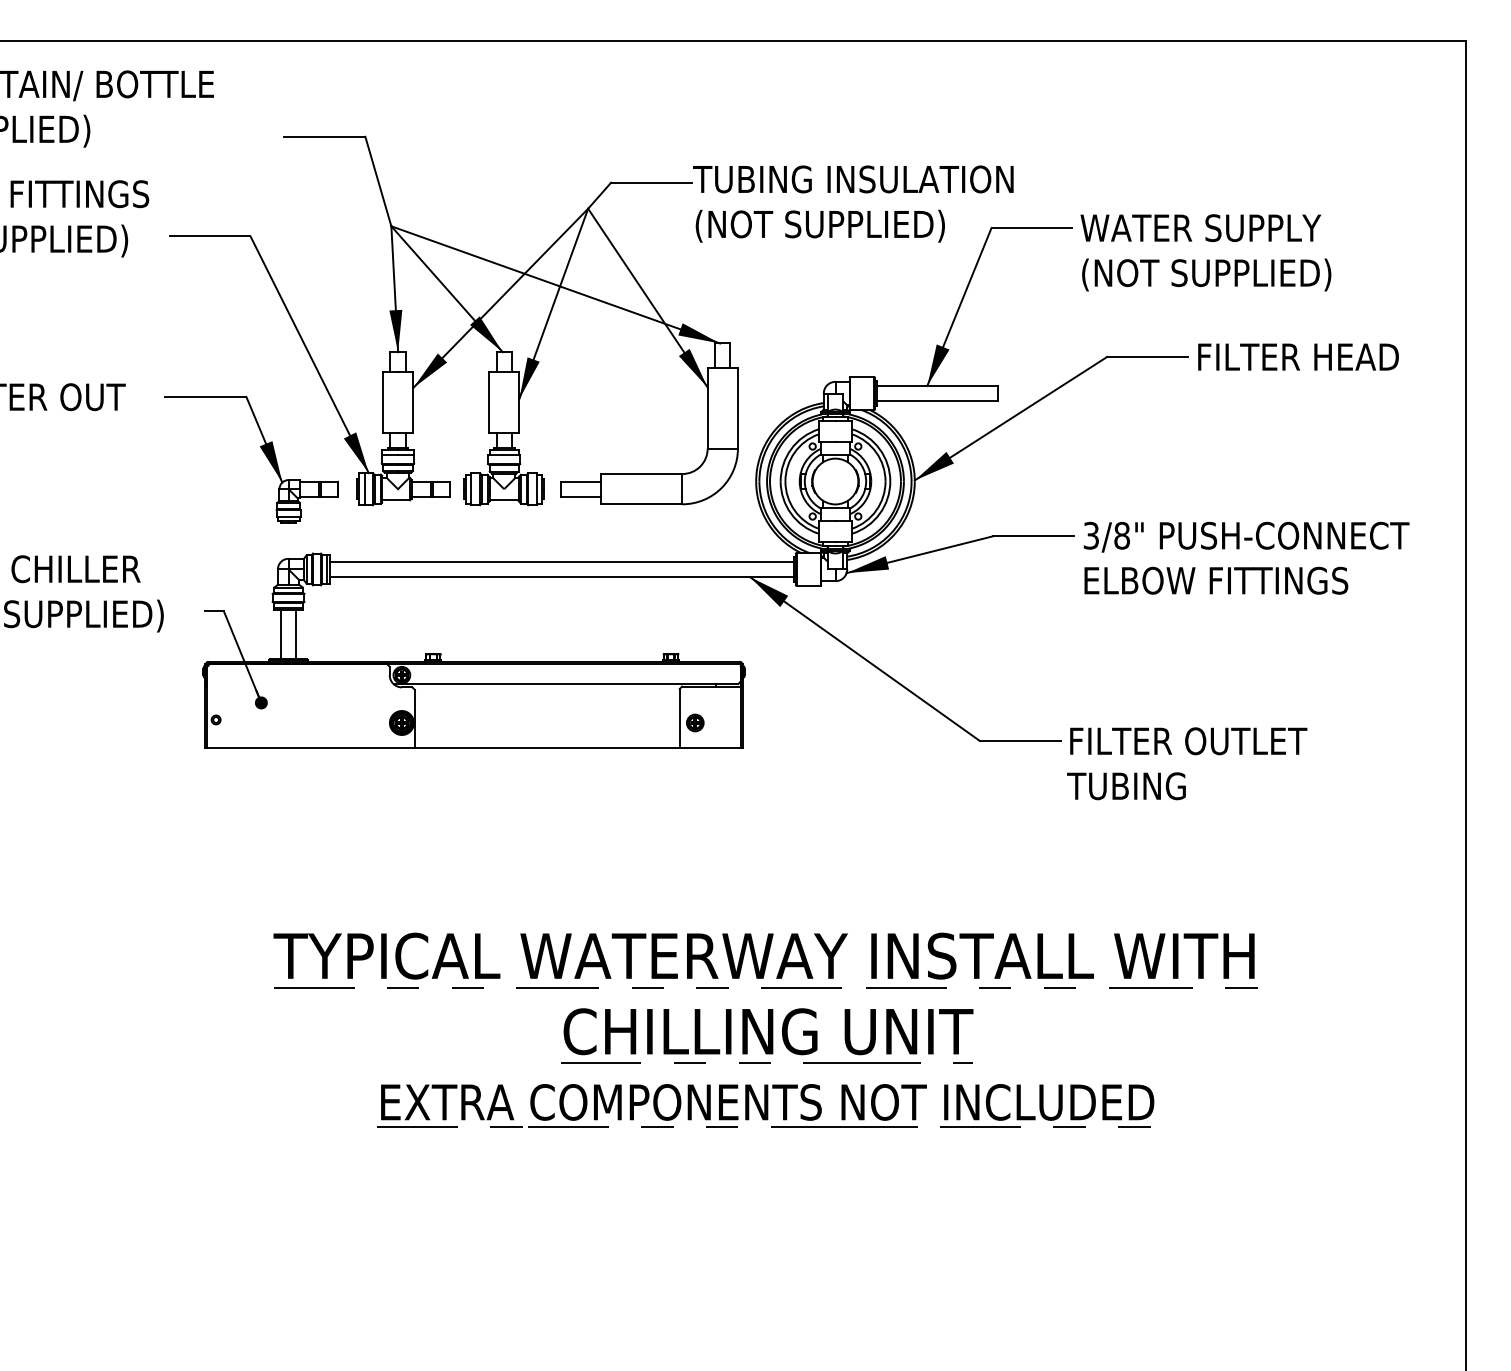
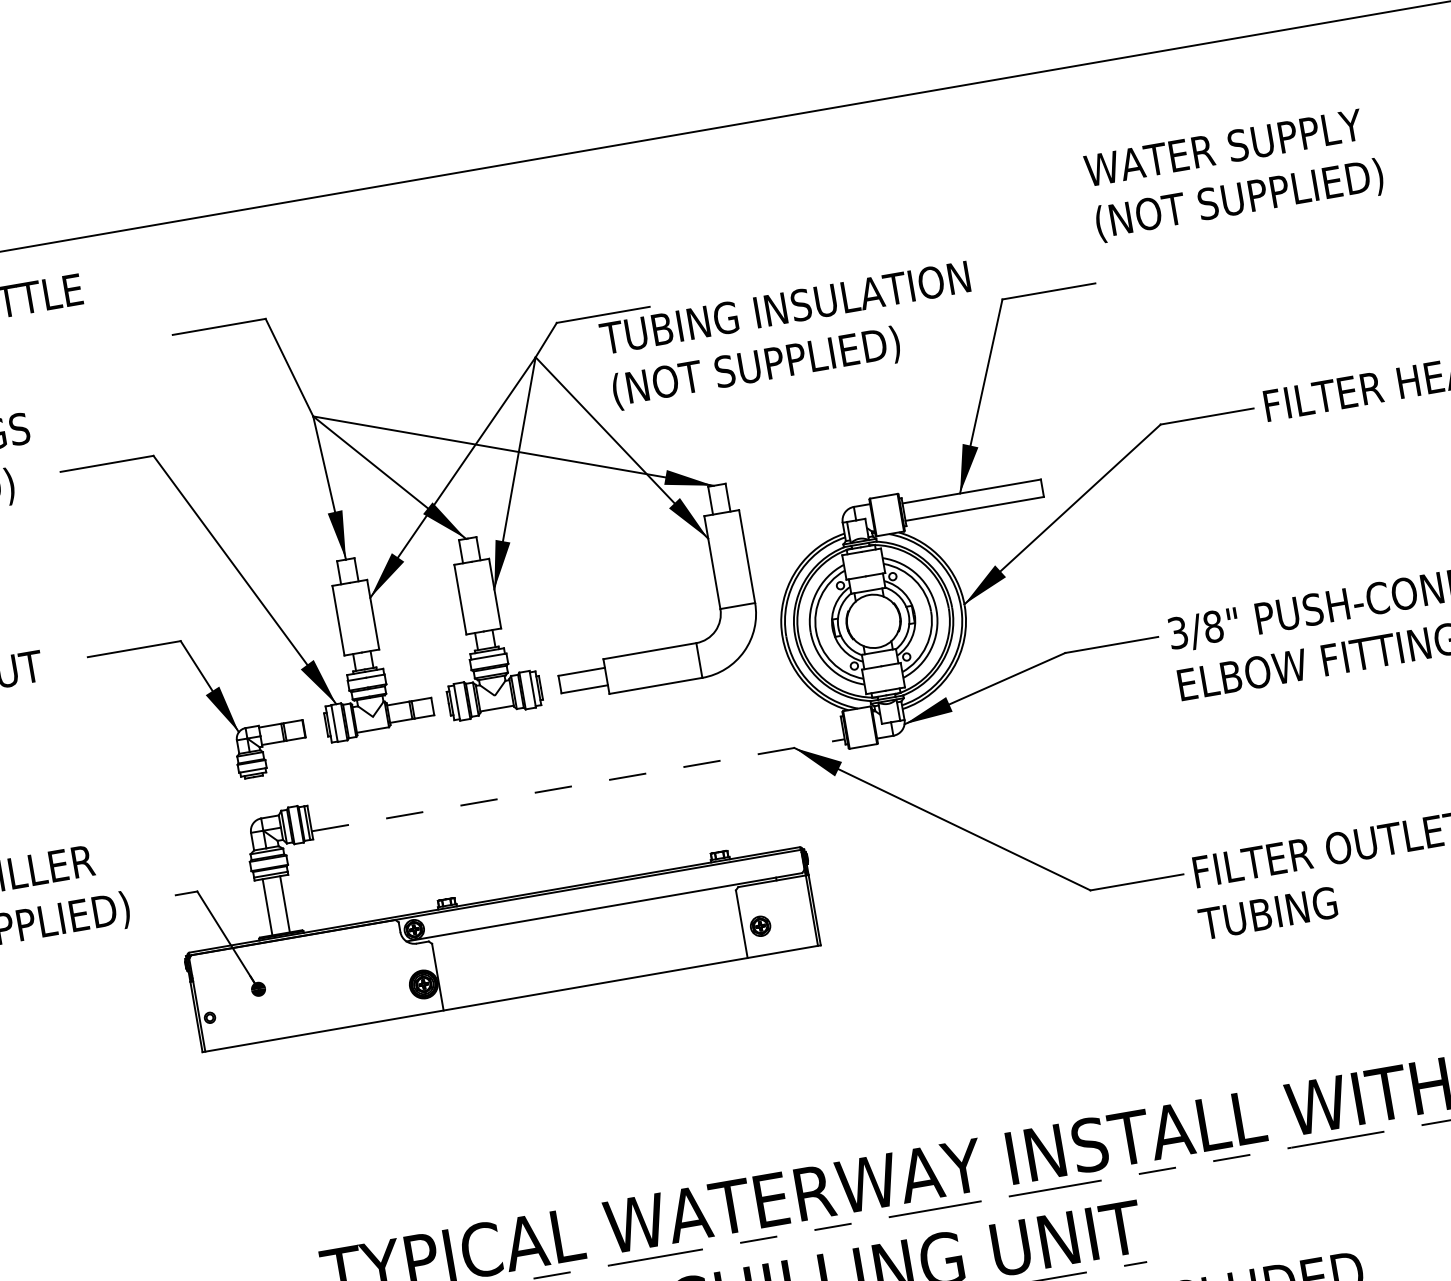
text: (853, 203) -> (789, 335), moved
text: (1205, 252) -> (1233, 174), moved
line: (561, 561) -> (574, 767), removed
line: (562, 577) -> (579, 785), solid -> dashed

